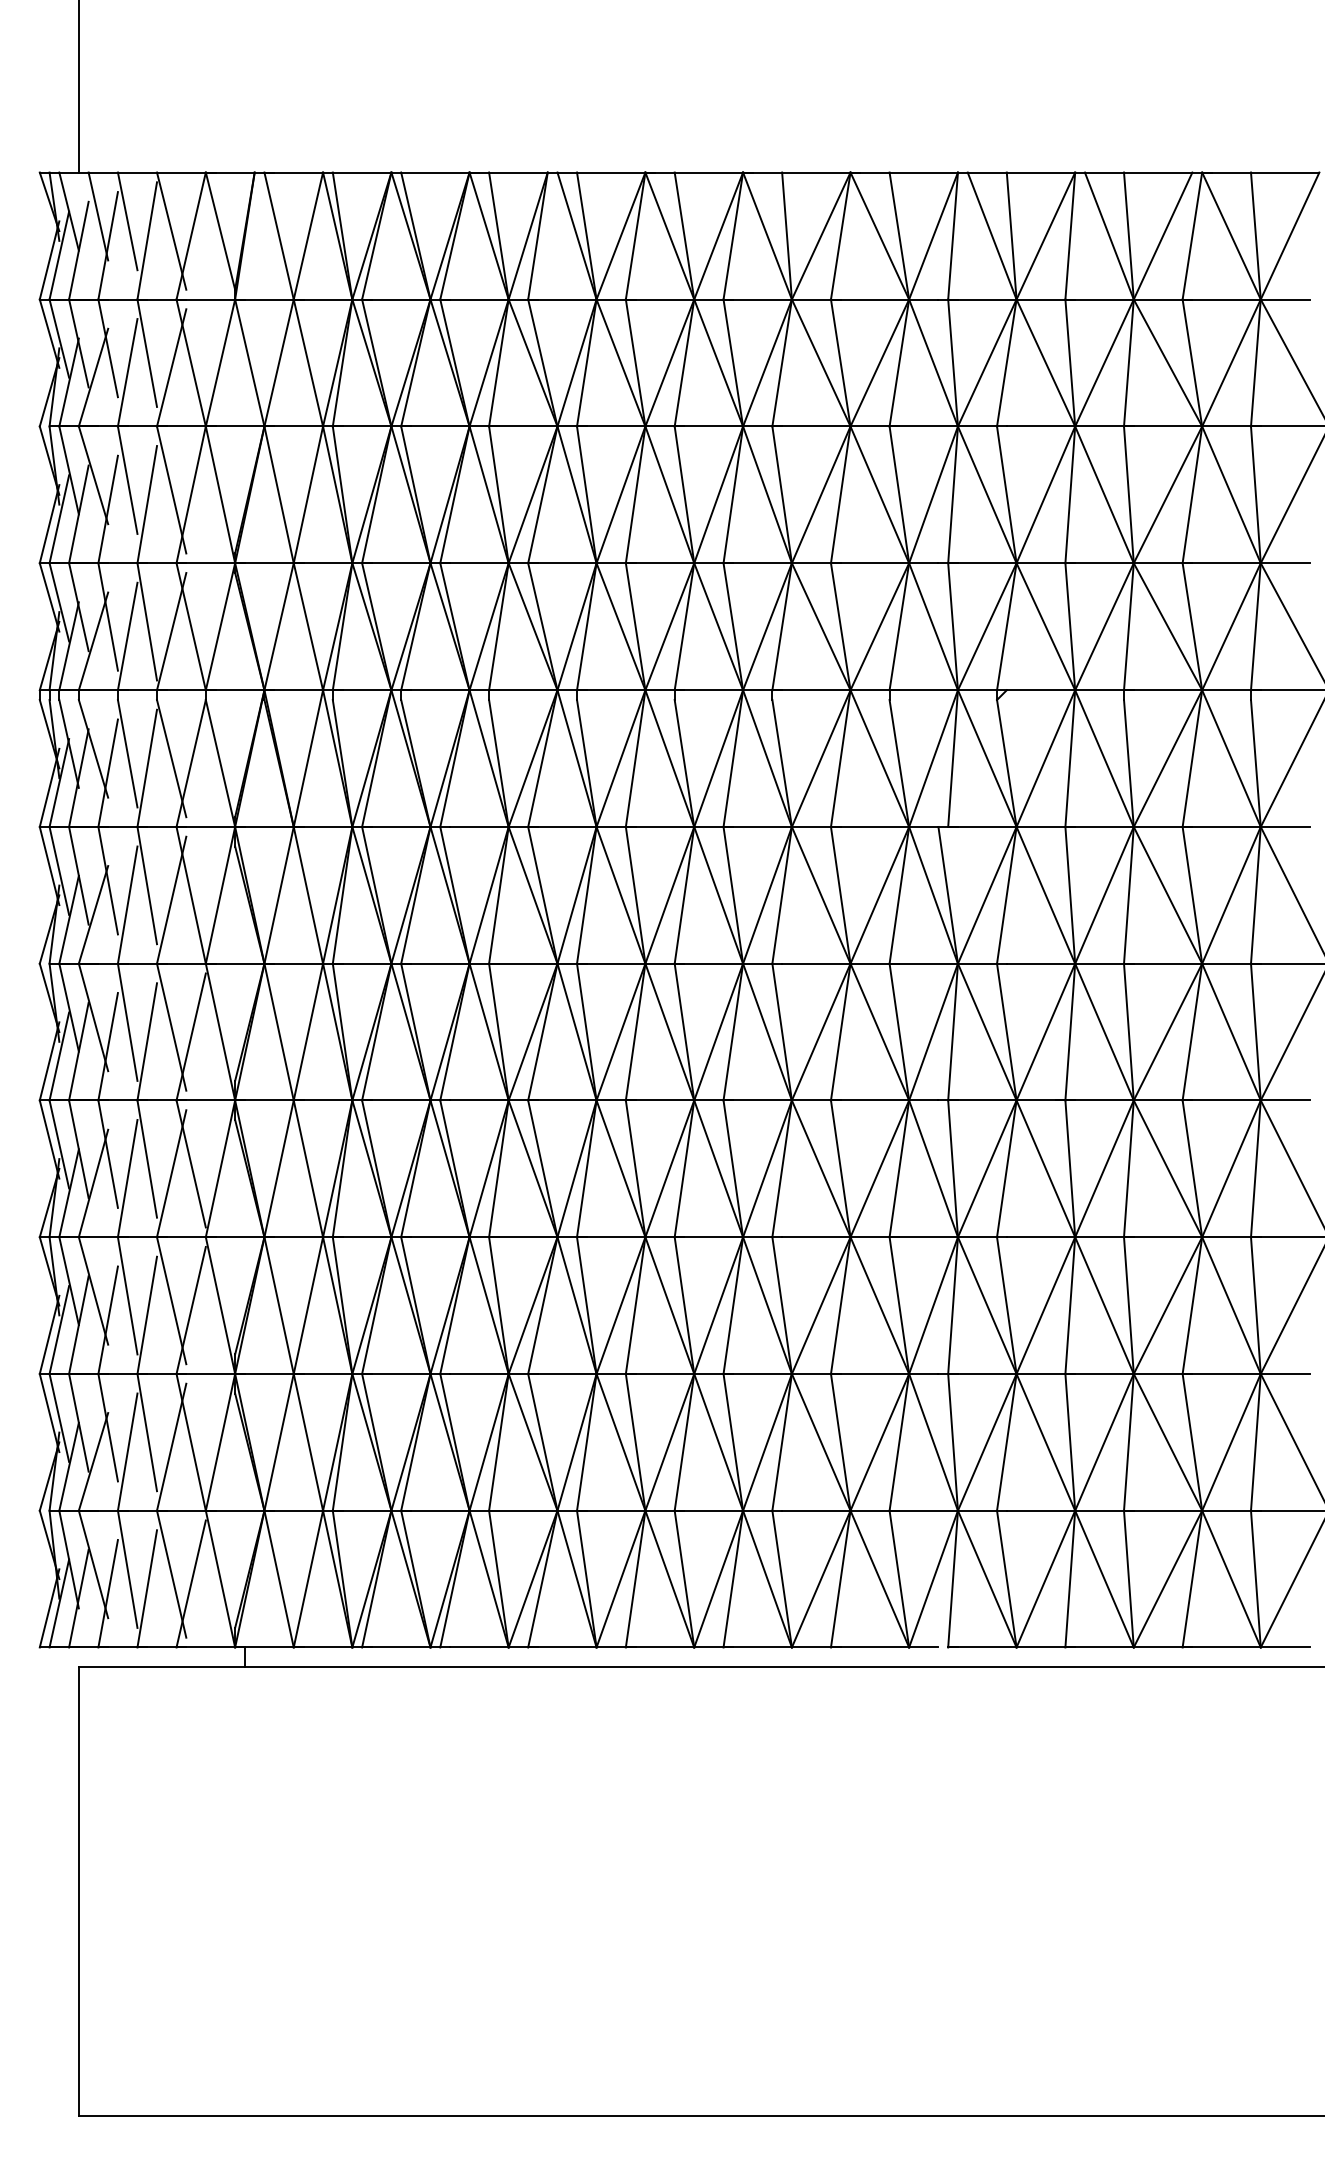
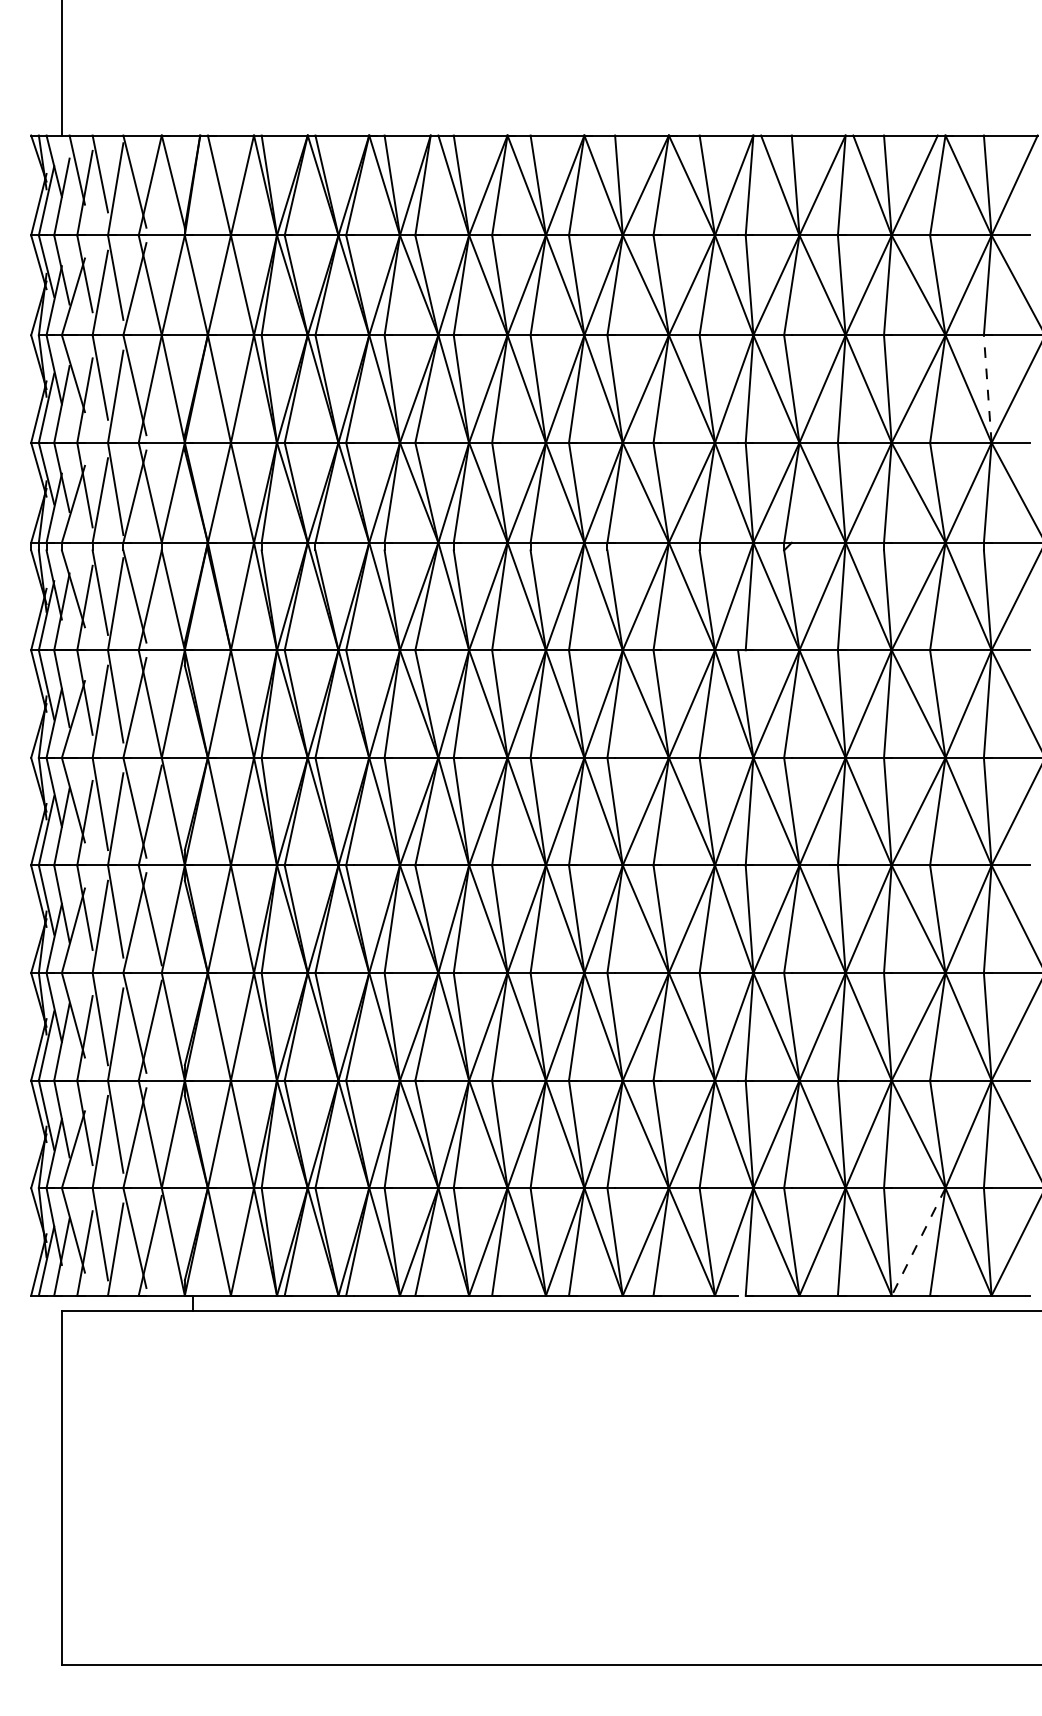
line: (1255, 495) -> (987, 389), solid -> dashed
line: (1167, 1579) -> (918, 1242), solid -> dashed

